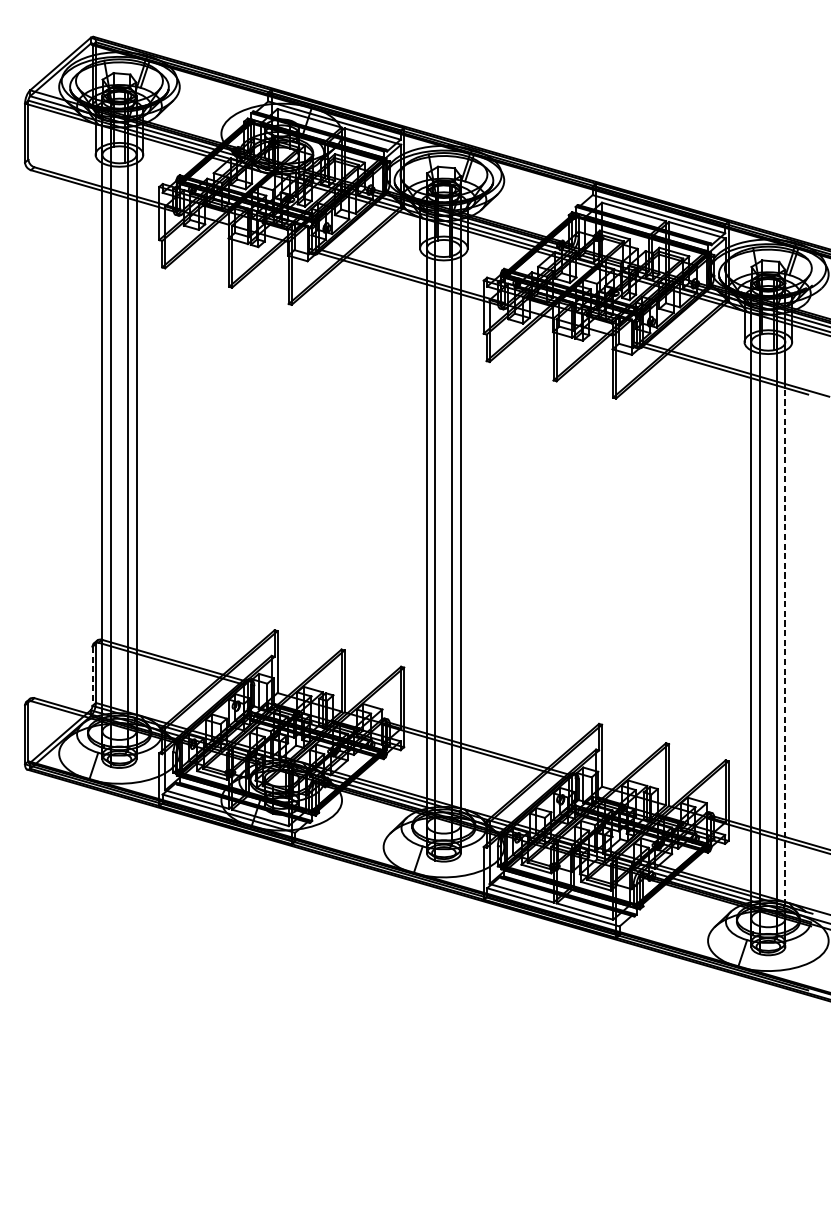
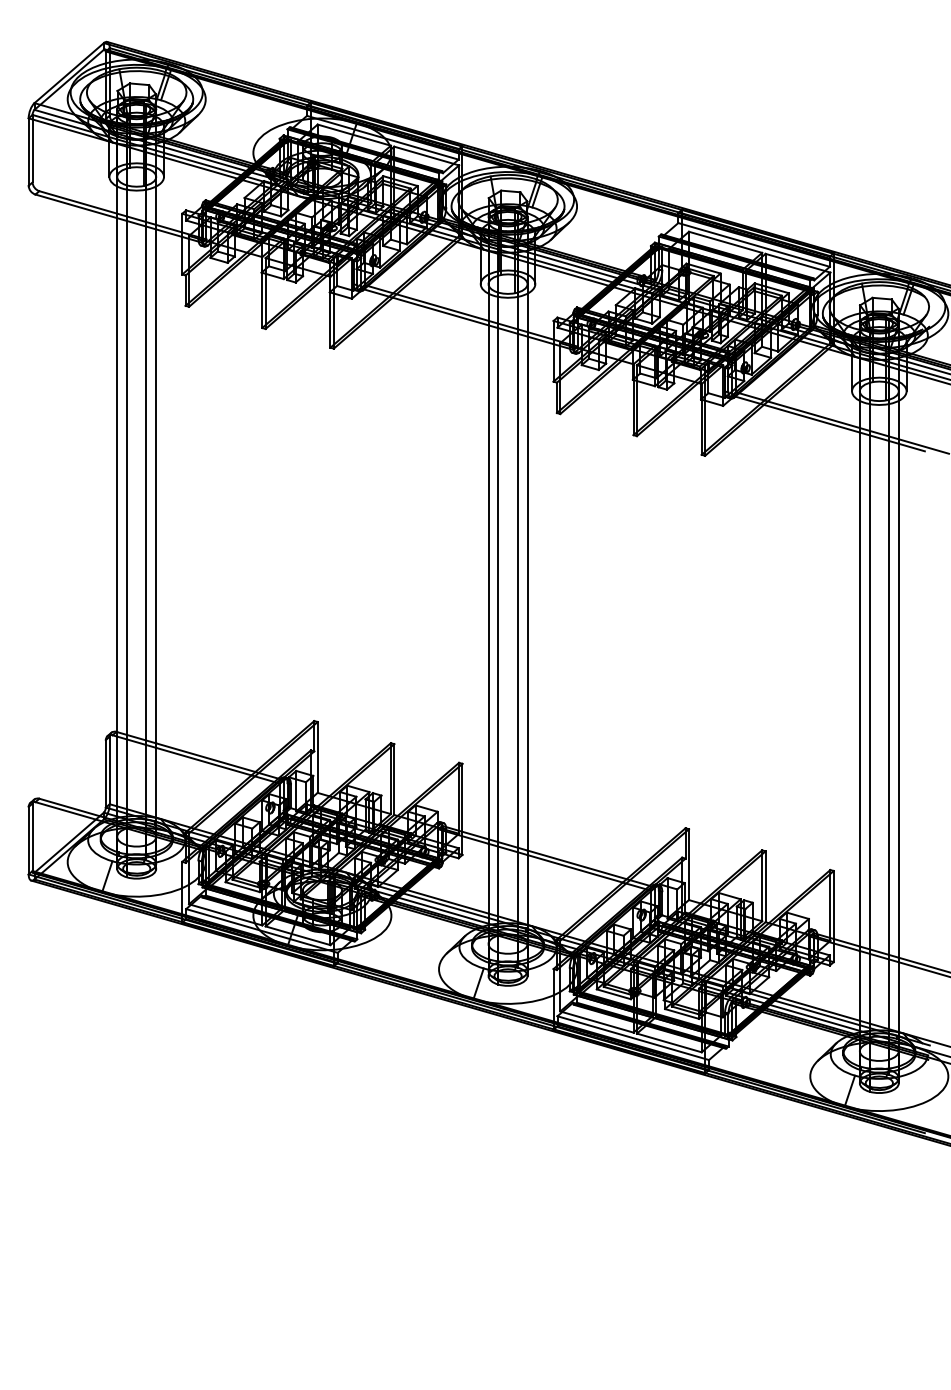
line: (785, 651) -> (898, 745), dashed -> solid
line: (92, 676) -> (105, 773), dashed -> solid

